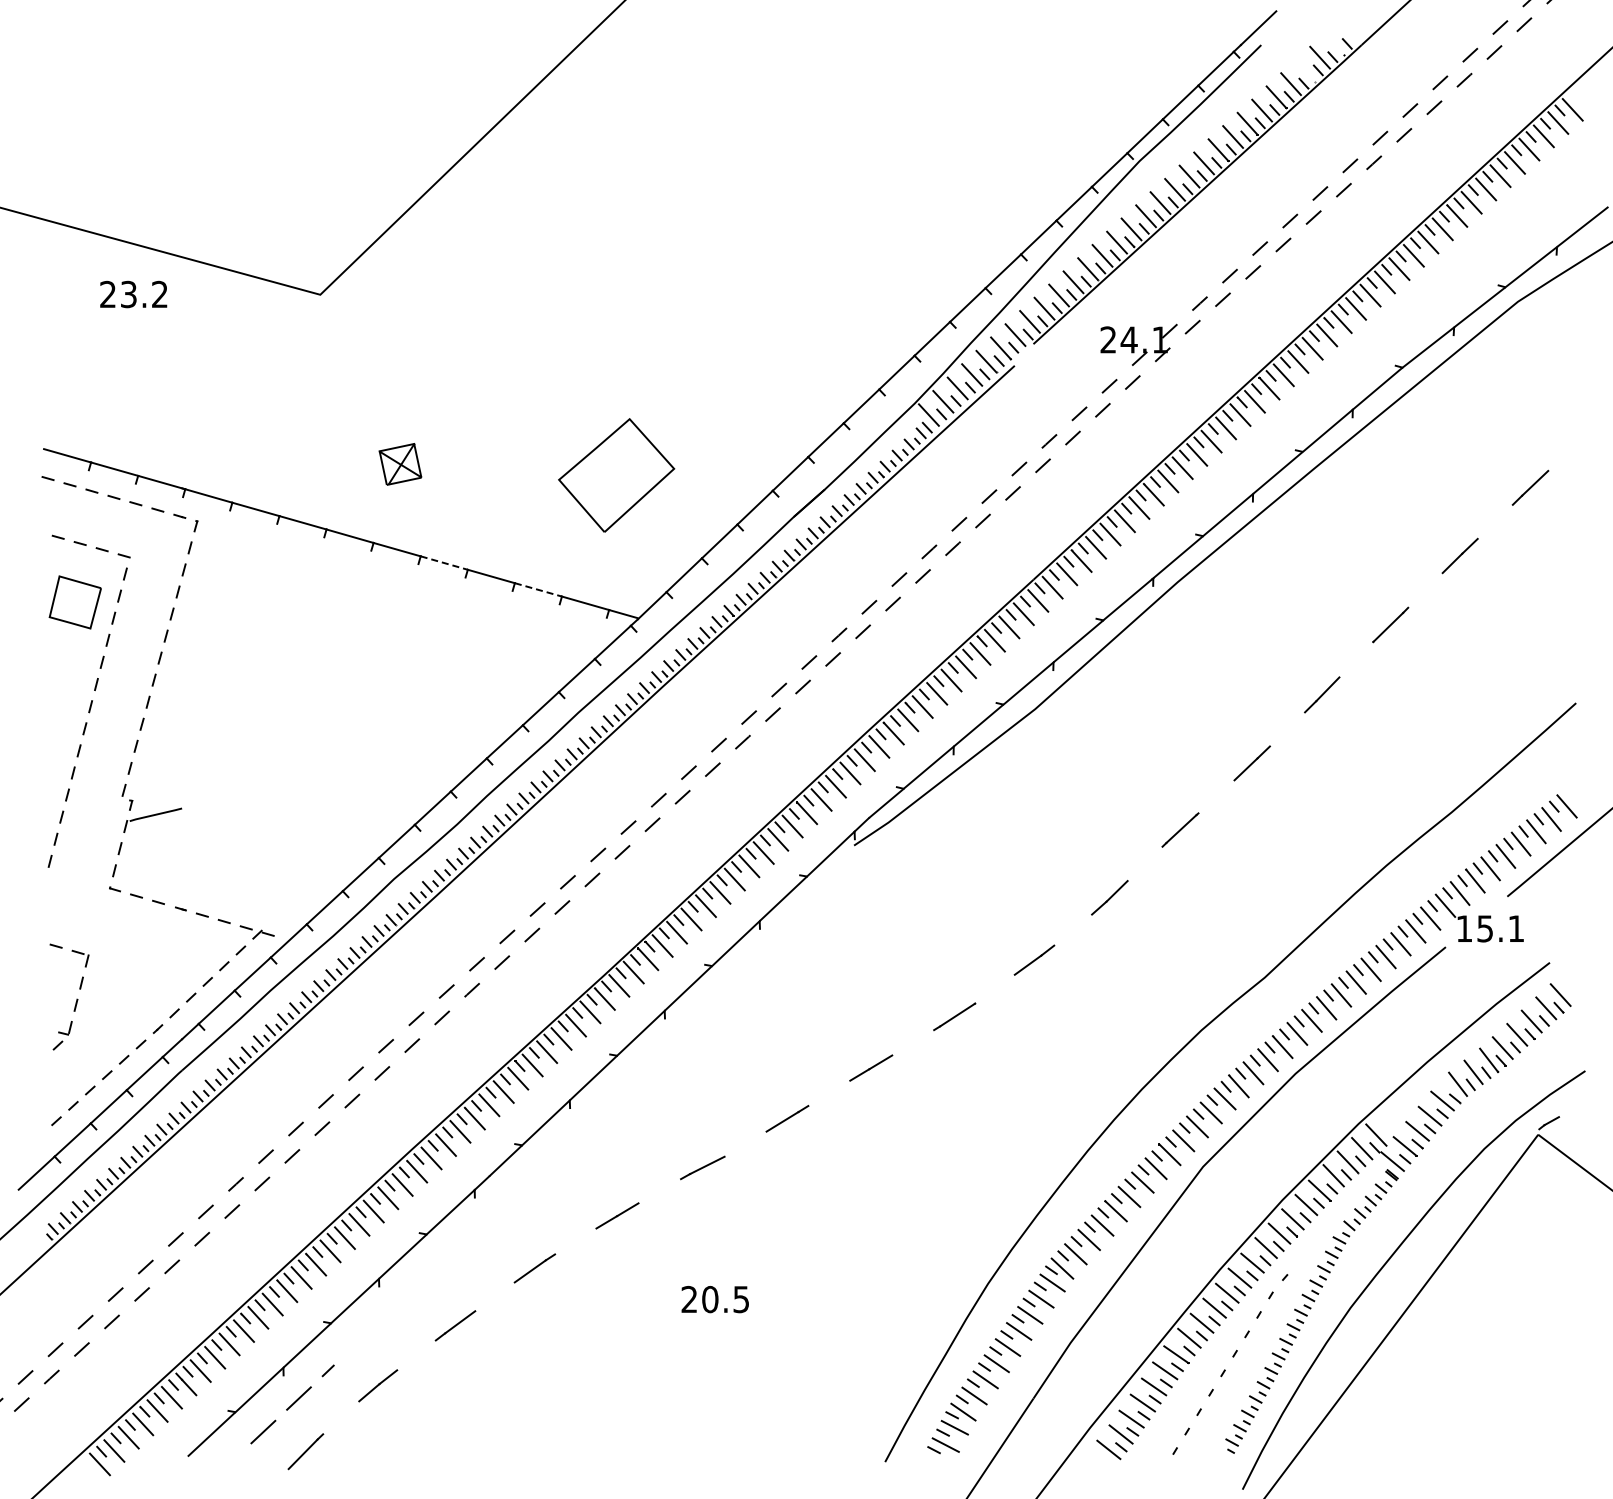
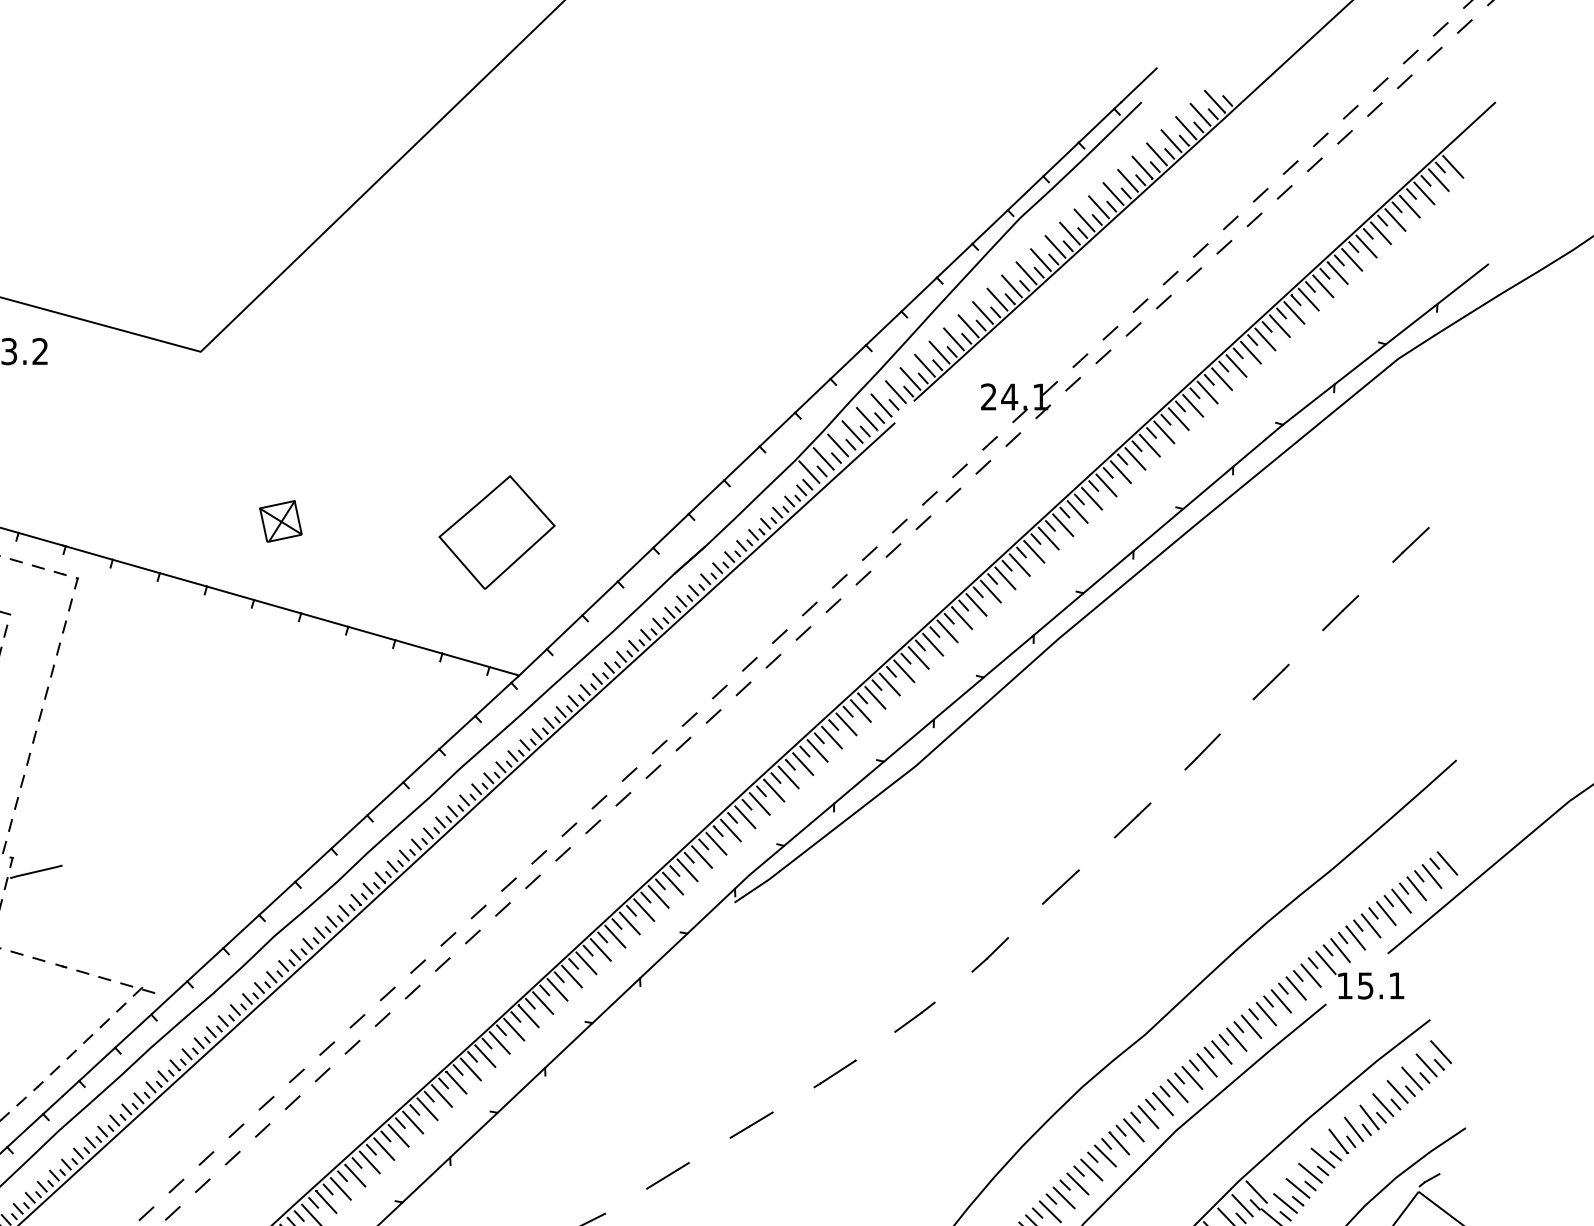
line: (1334, 44) -> (1214, 101), added
line: (1305, 70) -> (1185, 127), added
line: (444, 563) -> (324, 620), dashed -> solid
line: (538, 590) -> (418, 647), dashed -> solid

